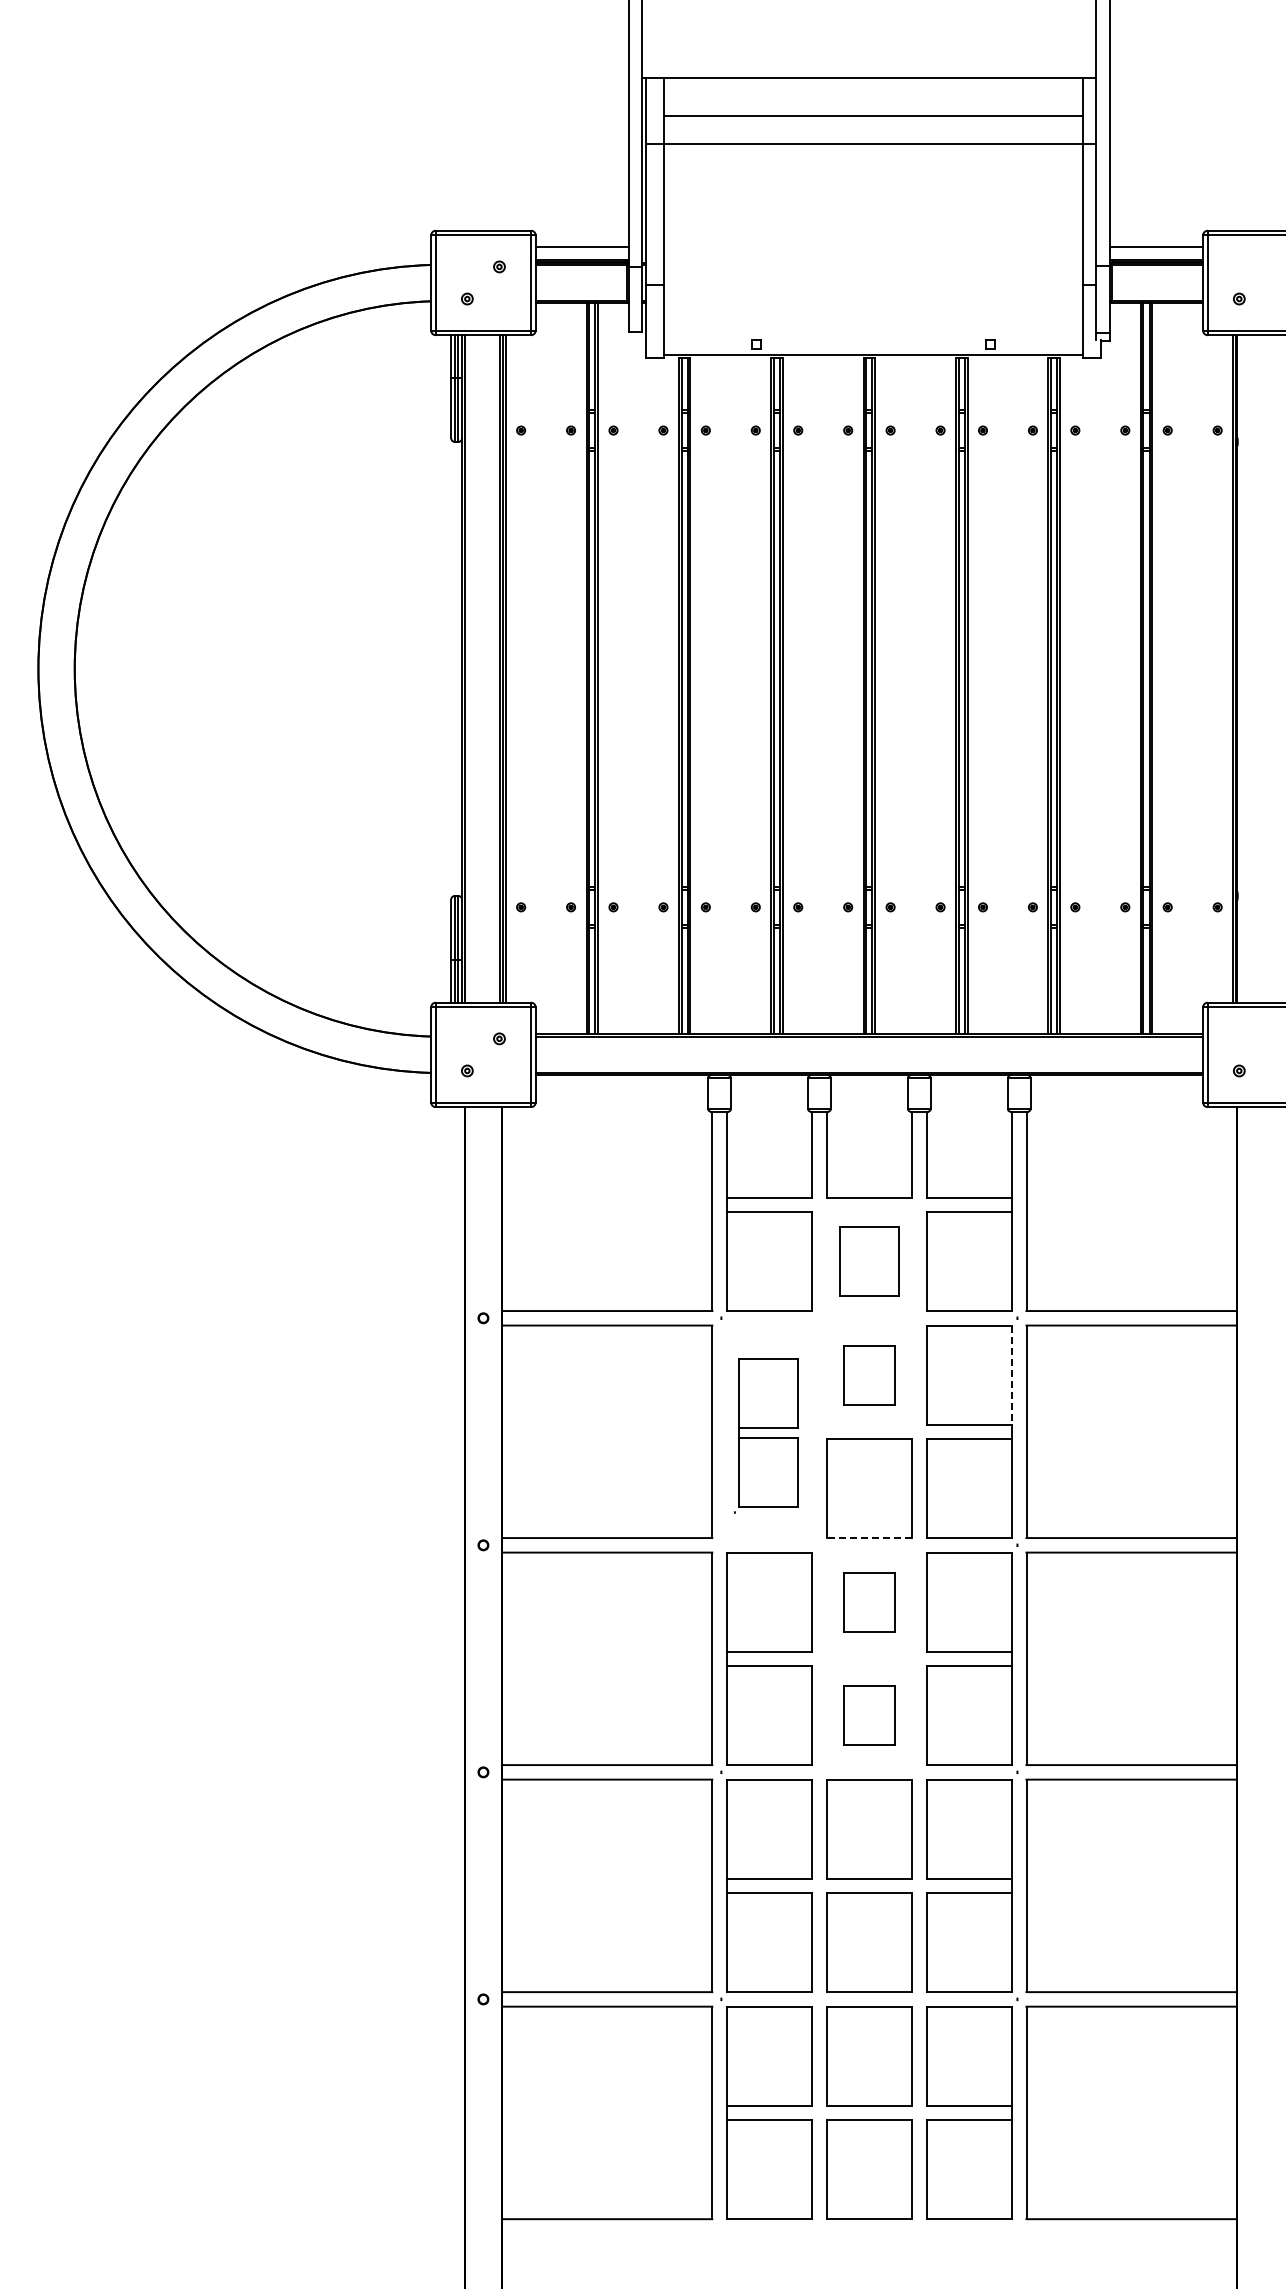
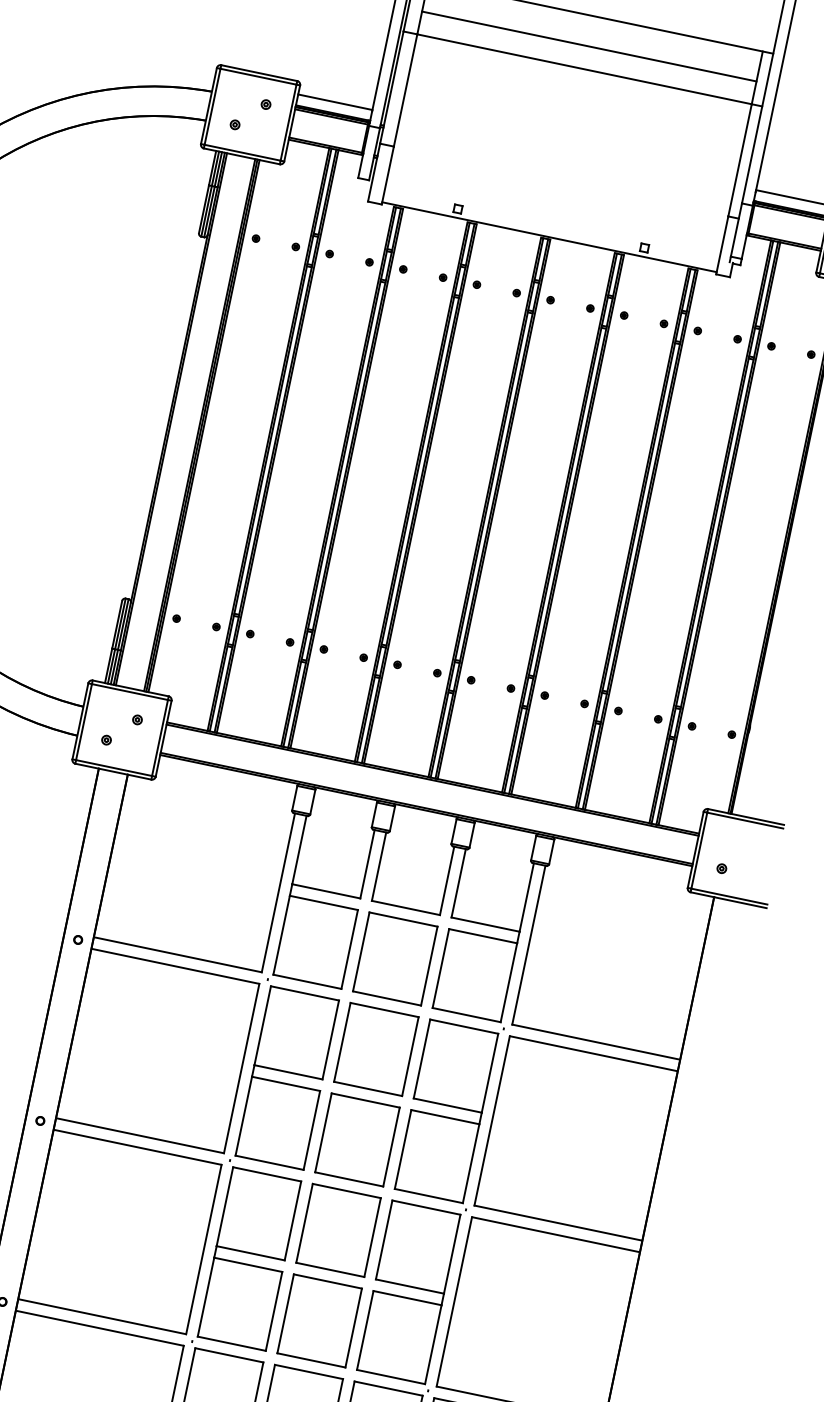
part: (869, 1261) -> (395, 959), size x1.43
part: (869, 1375) -> (376, 1049), size x1.67
line: (1011, 1375) -> (489, 1073), dashed -> solid
part: (766, 1435) -> (284, 1080), size x1.43
line: (869, 1538) -> (349, 1179), dashed -> solid
part: (869, 1602) -> (338, 1230), size x1.67
part: (869, 1715) -> (319, 1320), size x1.67

